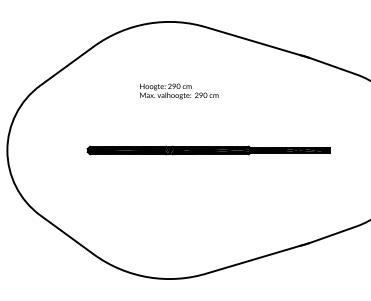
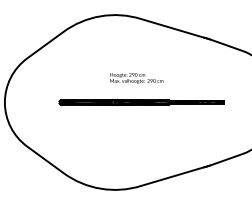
text: (178, 91) -> (136, 78), moved

